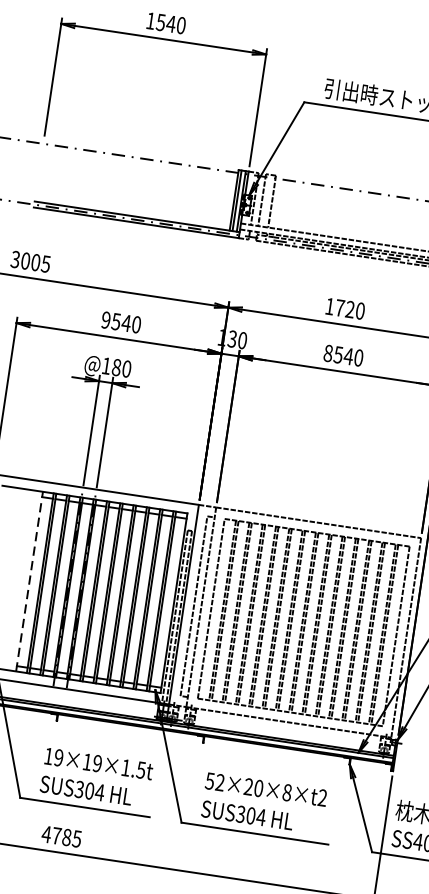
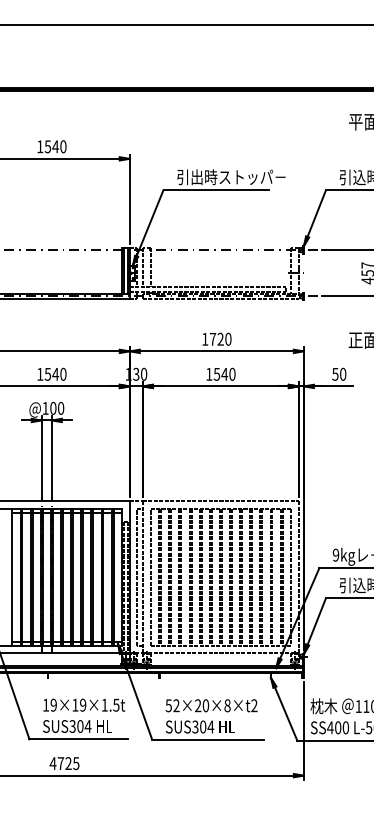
text: (106, 319) -> (40, 373), 9540 -> 1540
text: (328, 352) -> (209, 373), 8540 -> 1540
text: (116, 367) -> (53, 408), @180 -> @100
line: (29, 580) -> (12, 576), dashed -> solid
text: (66, 837) -> (68, 763), 4785 -> 4725

